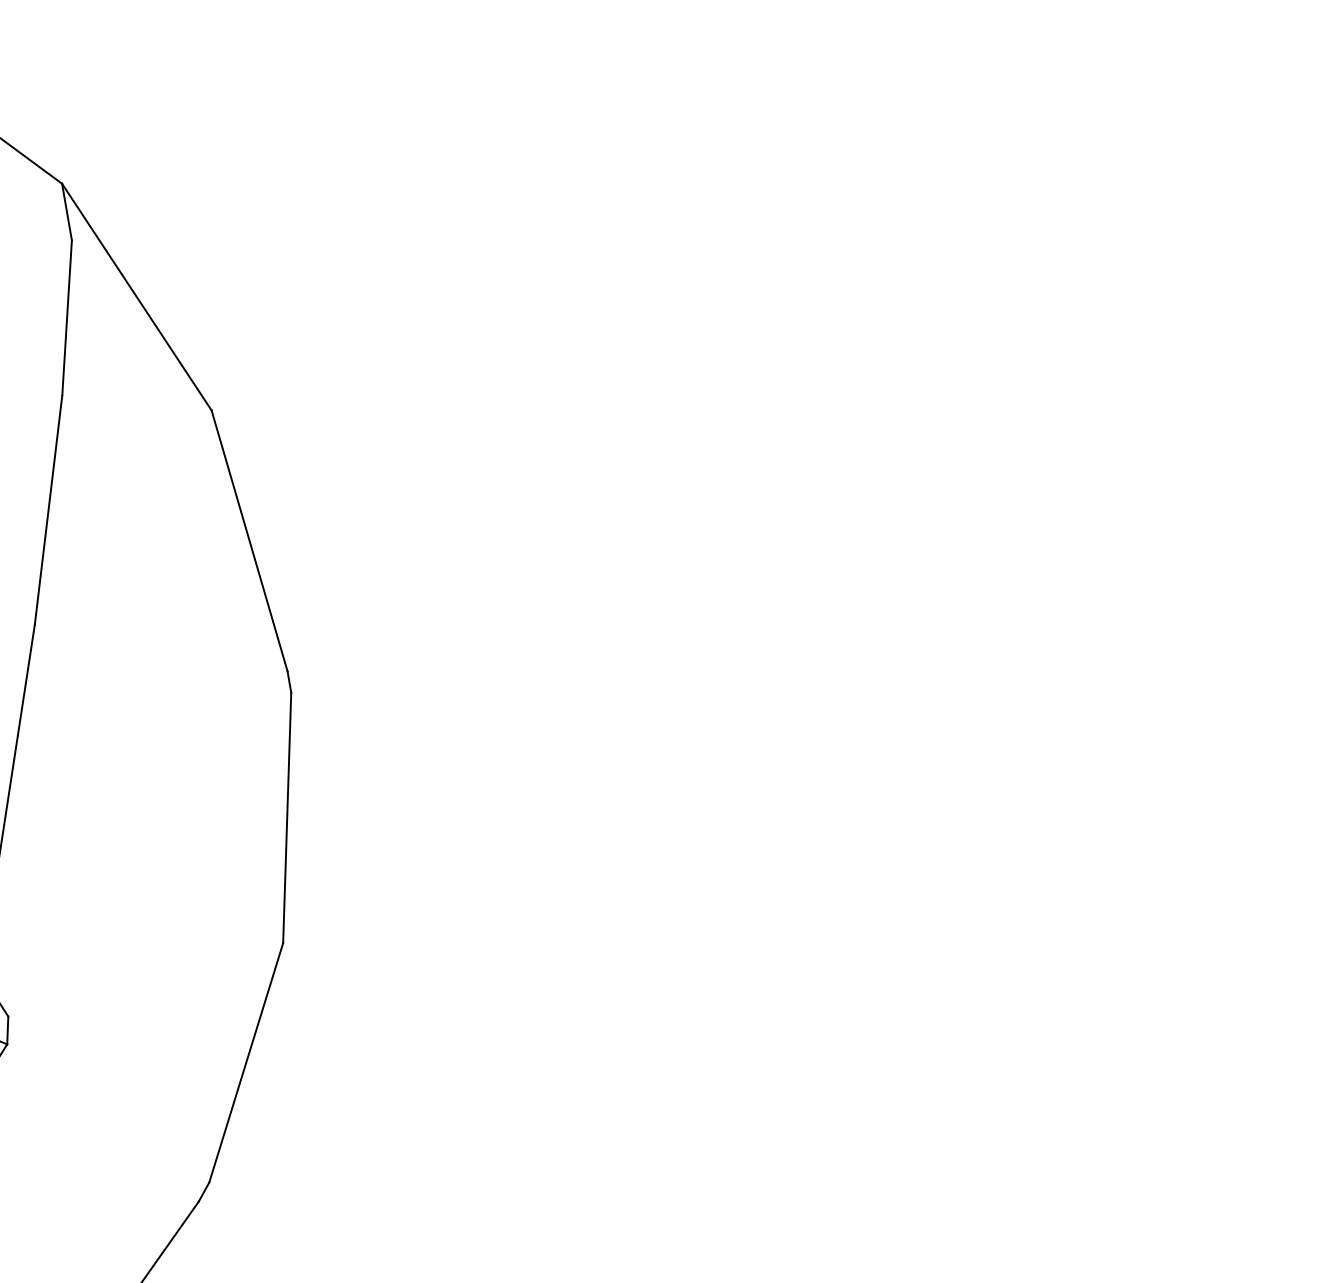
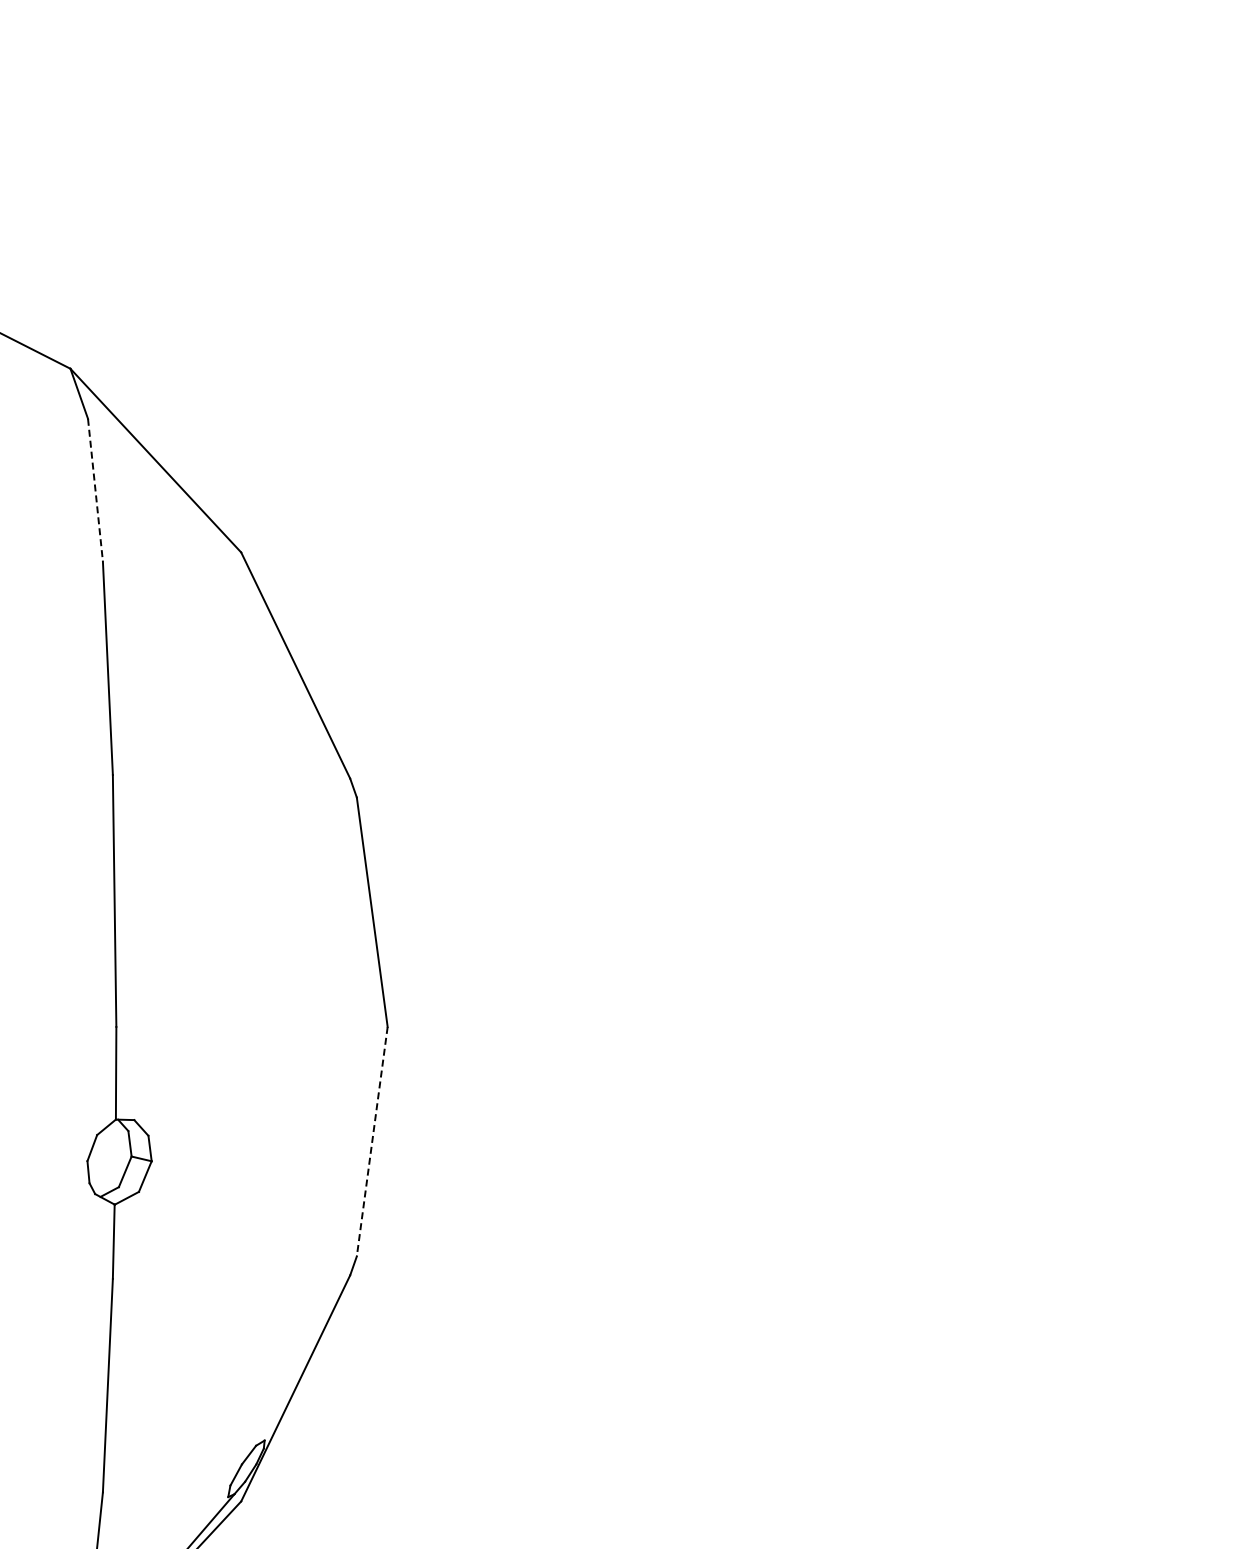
line: (67, 318) -> (95, 490), solid -> dashed
line: (246, 1062) -> (372, 1141), solid -> dashed

